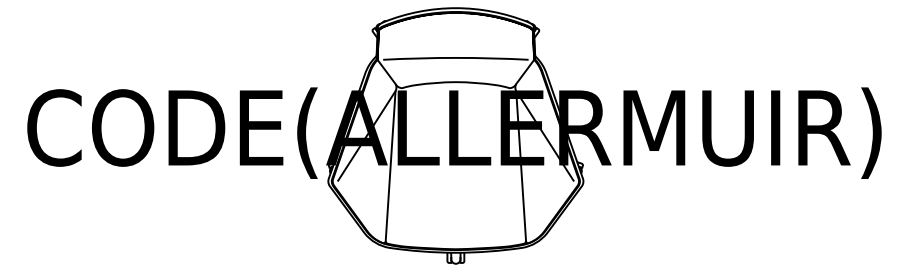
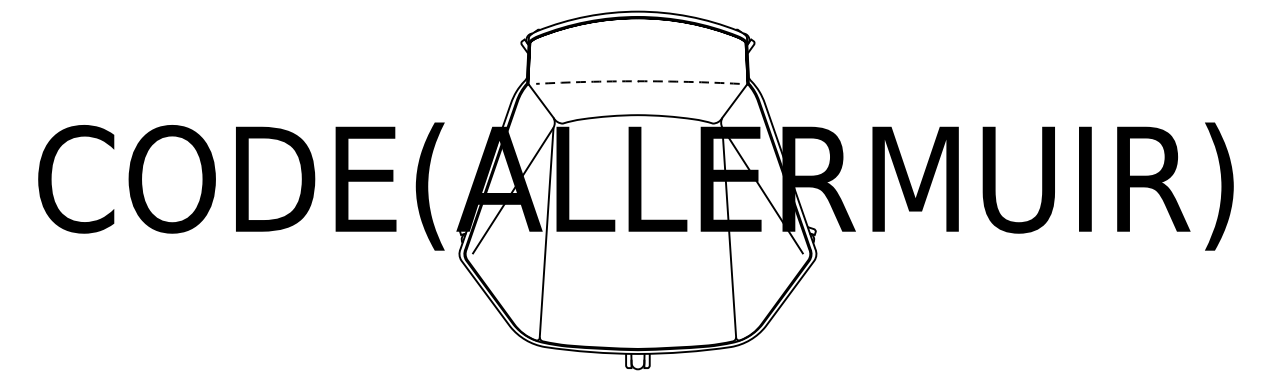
line: (455, 57) -> (637, 80), solid -> dashed

